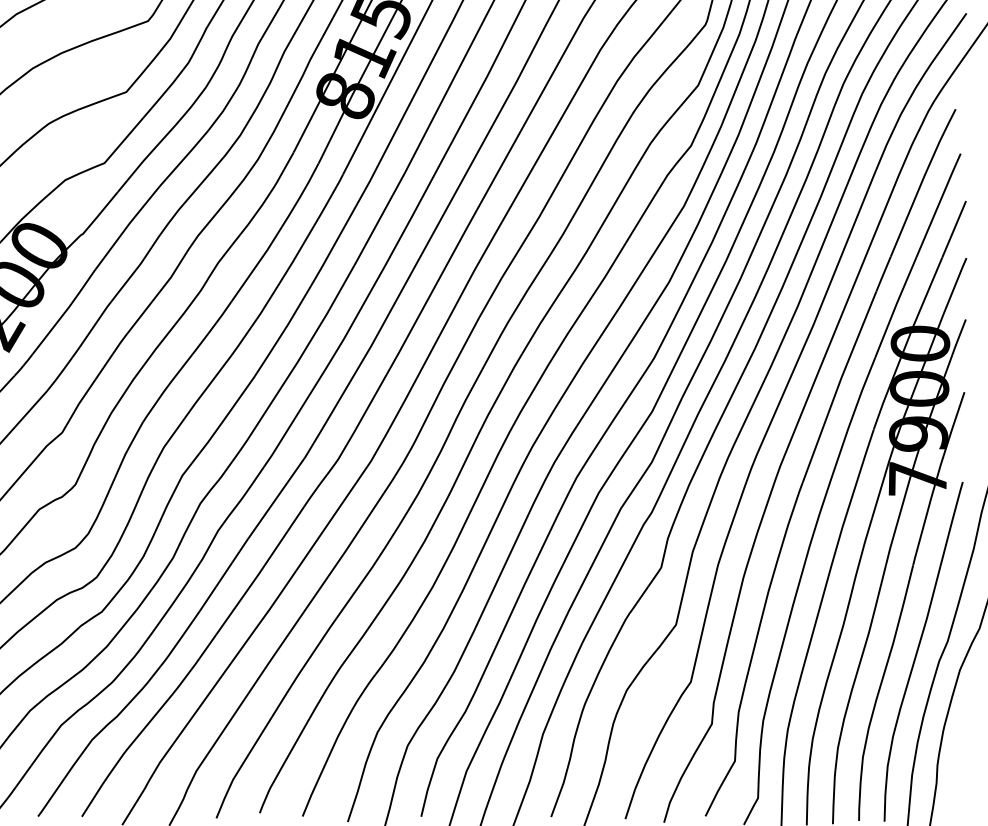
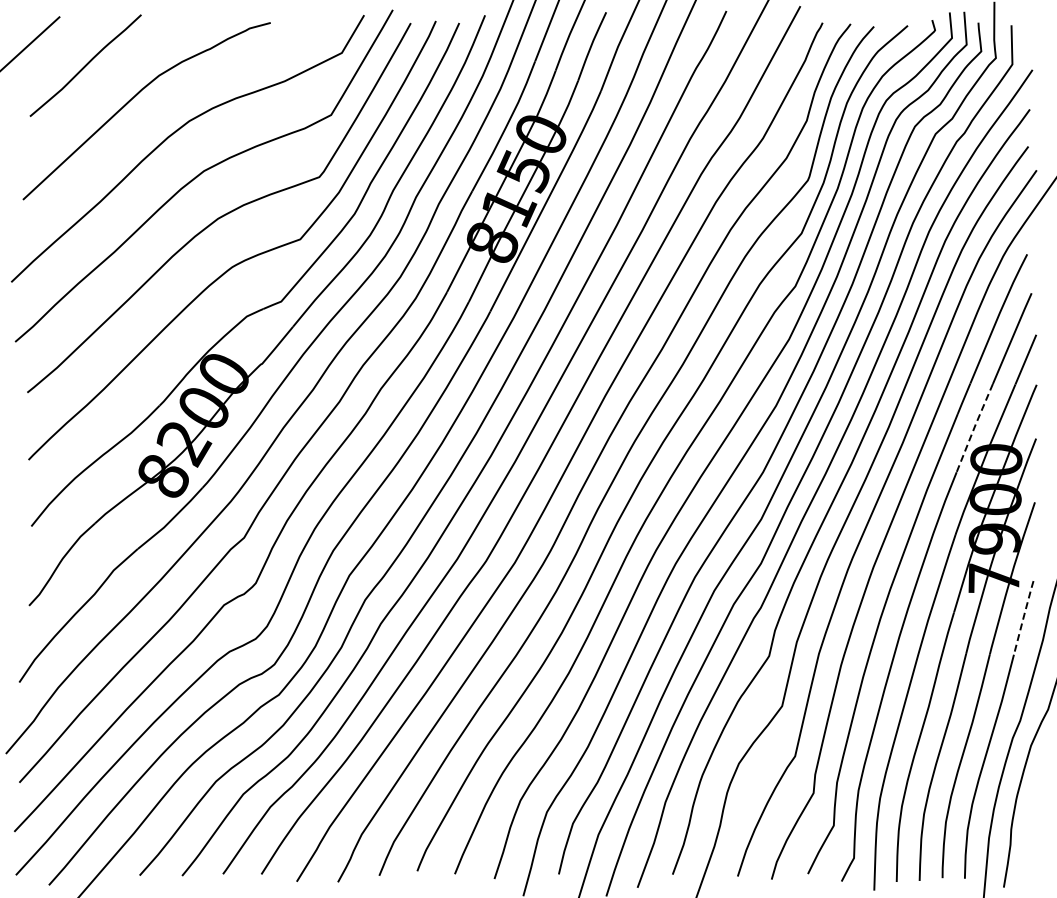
line: (895, 306) -> (974, 427), solid -> dashed
line: (951, 522) -> (1023, 616), solid -> dashed

